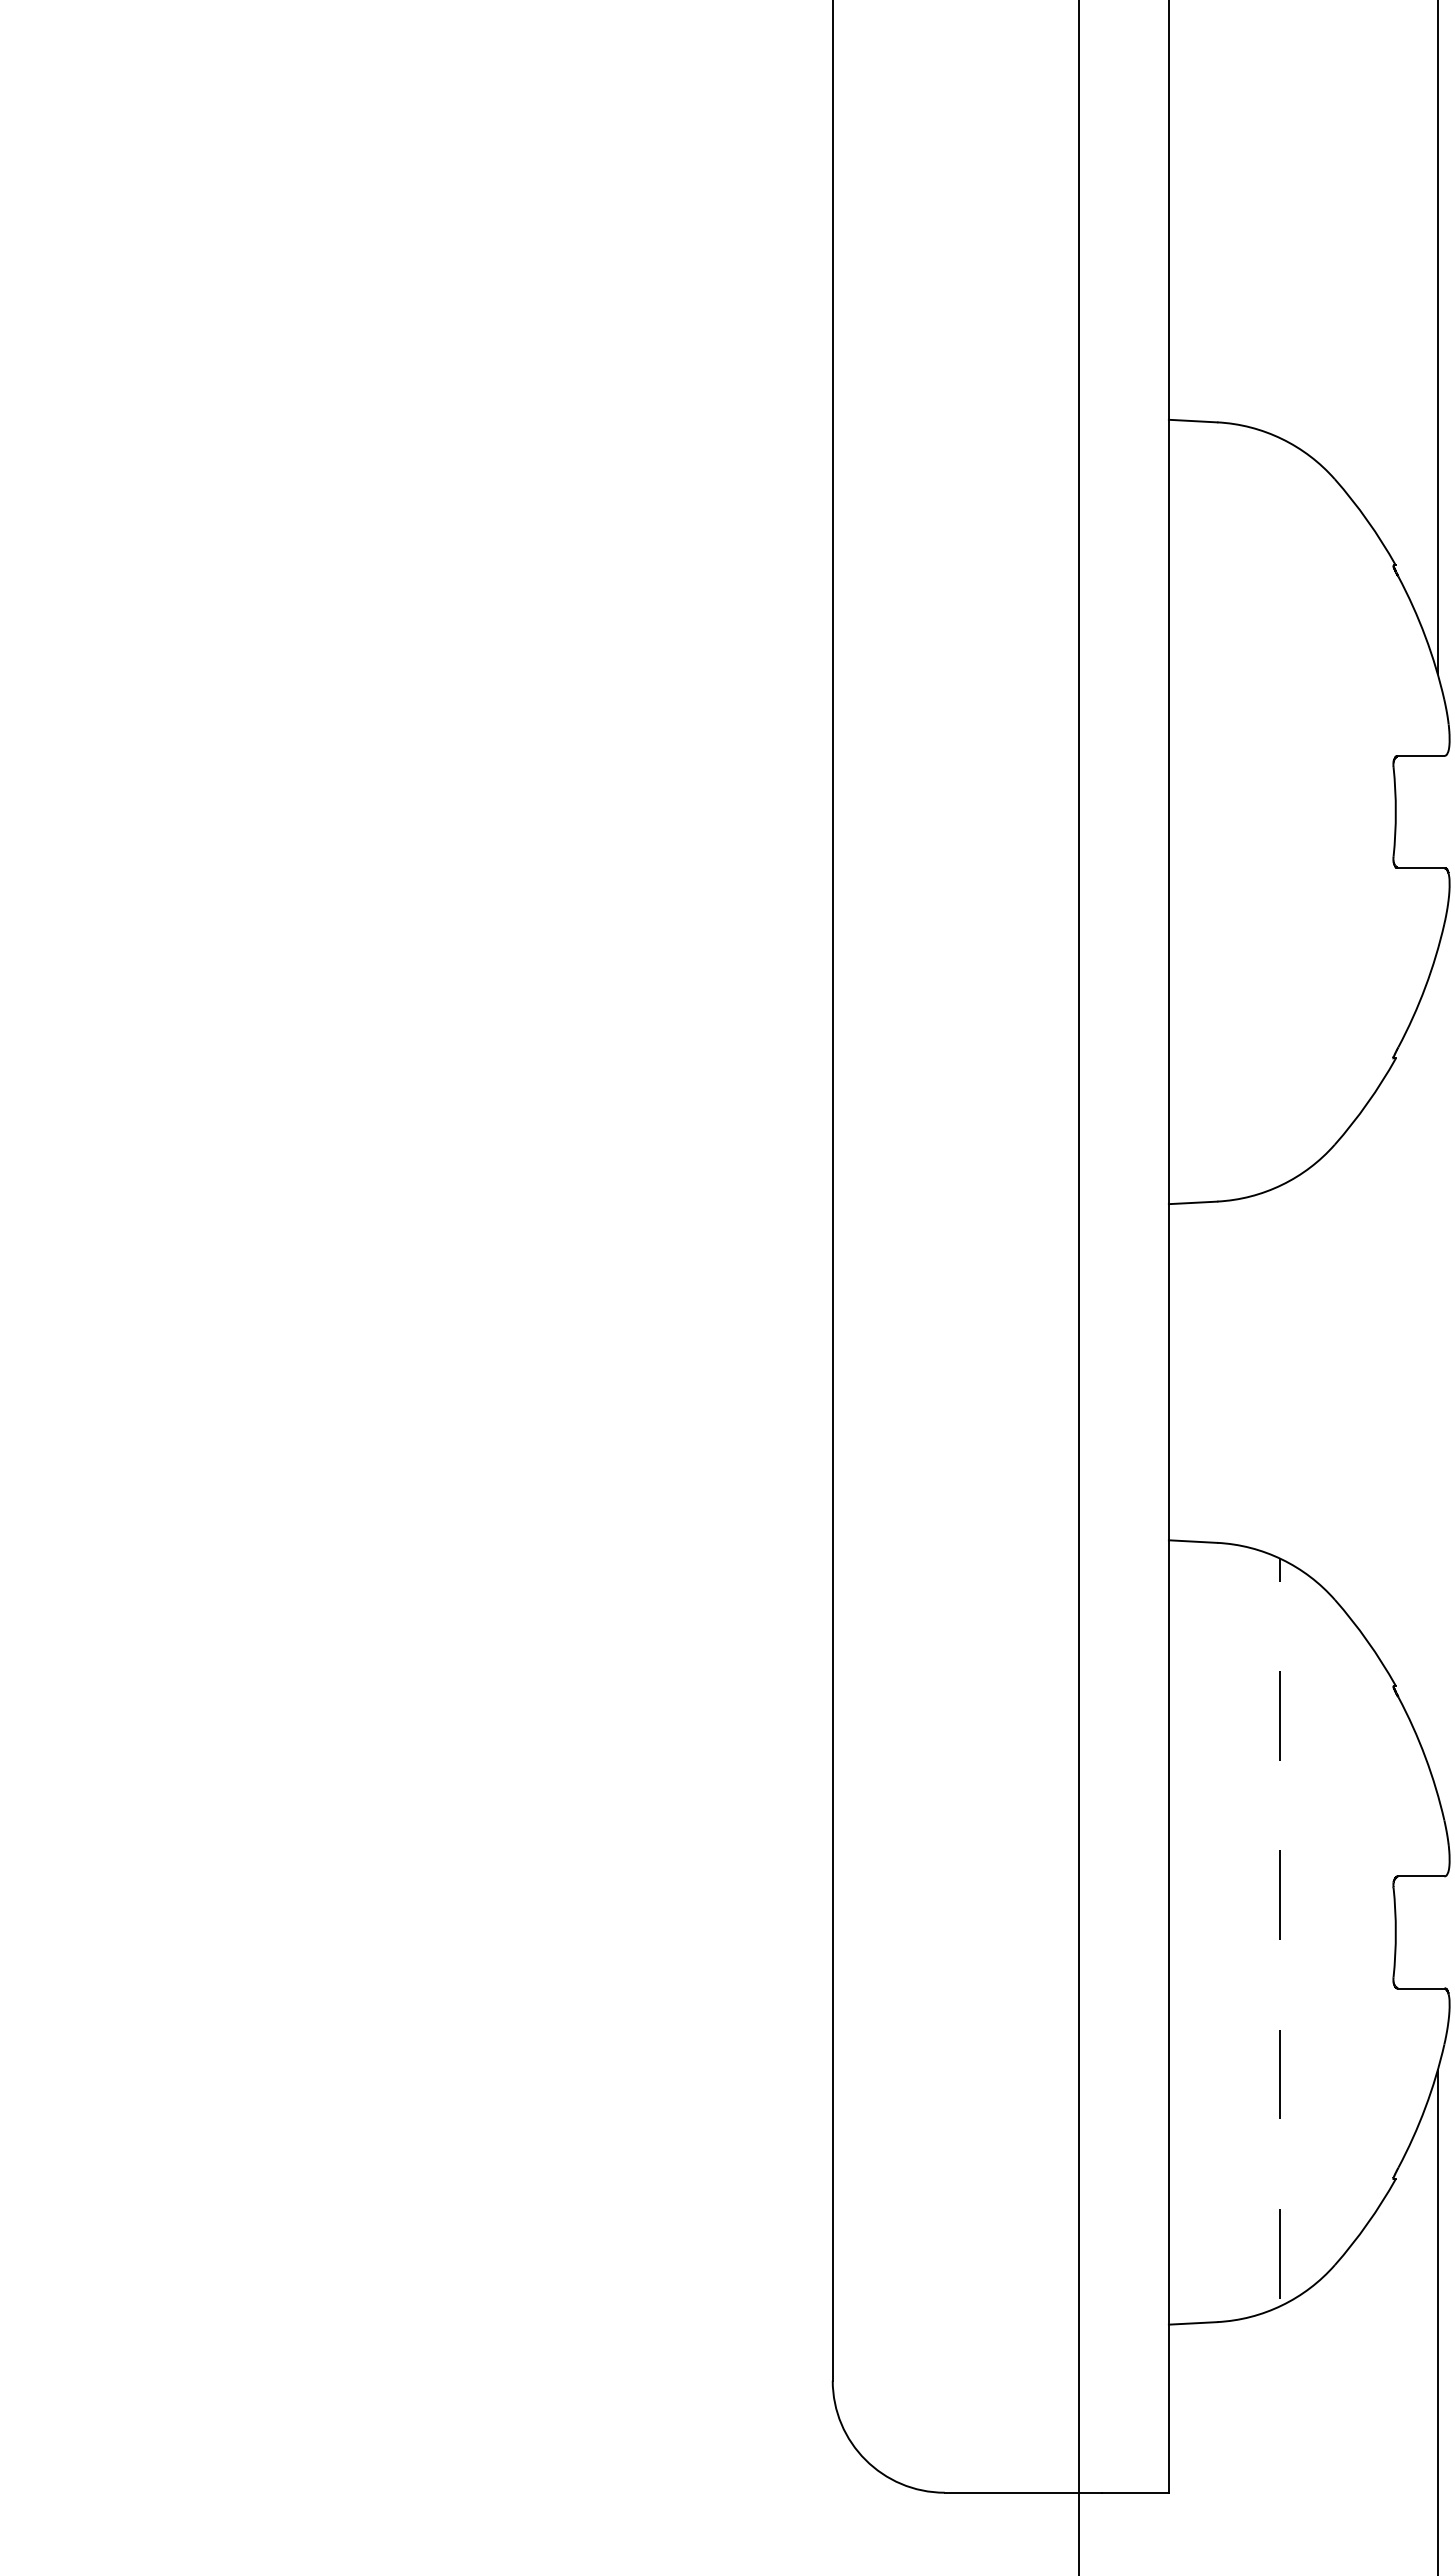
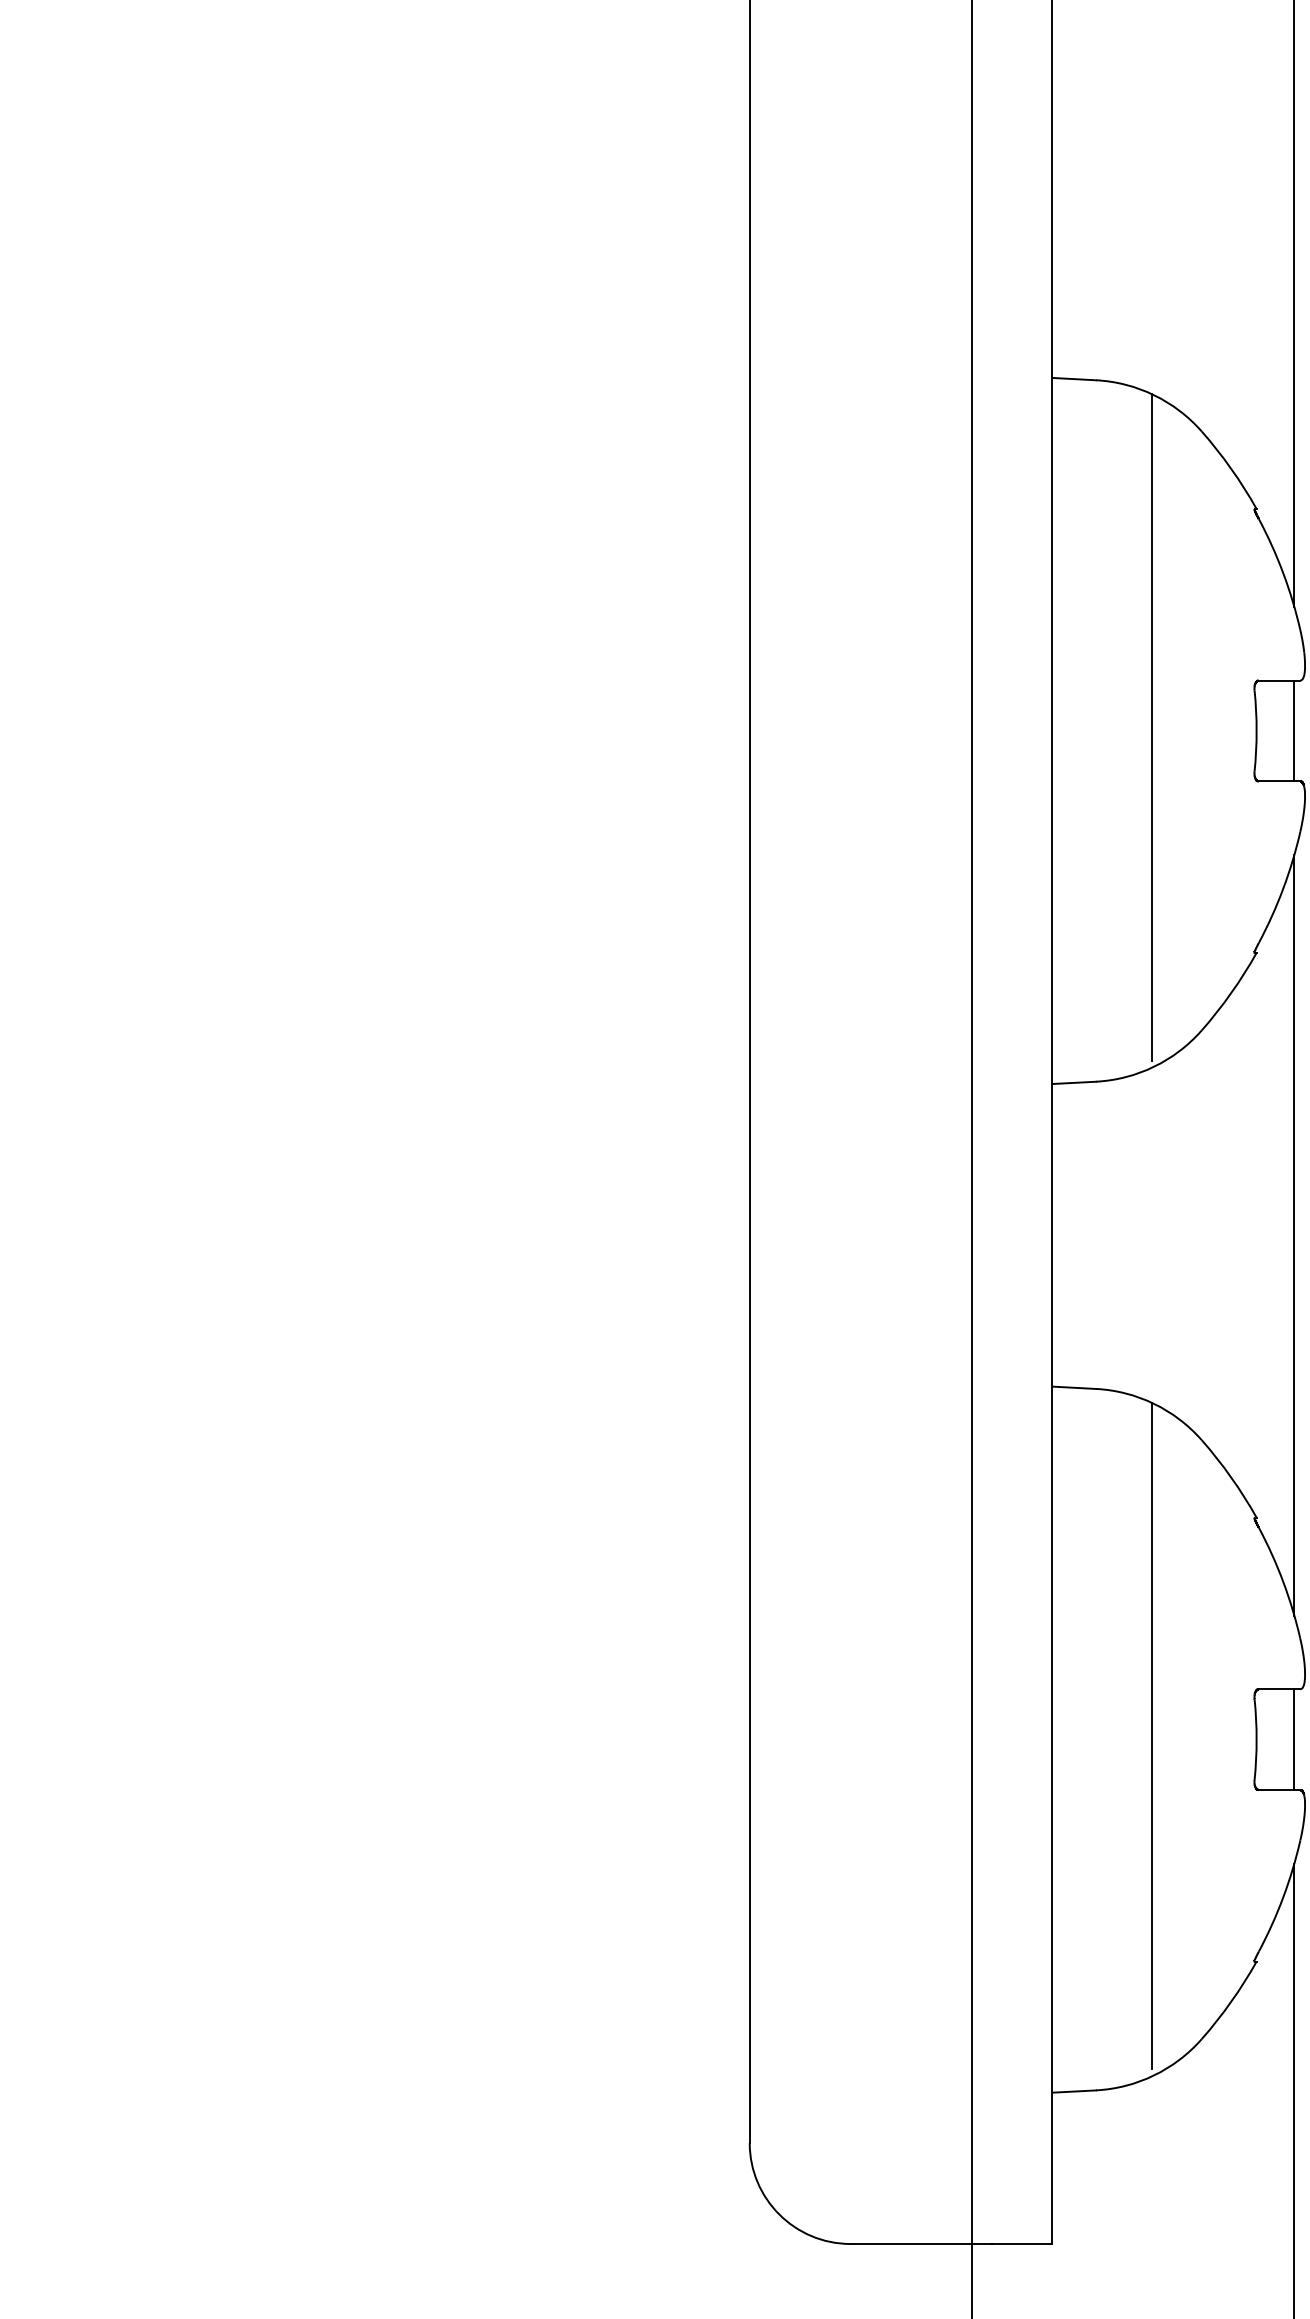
line: (1279, 808) -> (1151, 727), added
line: (1437, 811) -> (1294, 730), added
line: (1437, 1371) -> (1294, 1234), added
line: (1279, 1928) -> (1151, 1736), dashed -> solid
line: (1437, 1932) -> (1294, 1739), added

